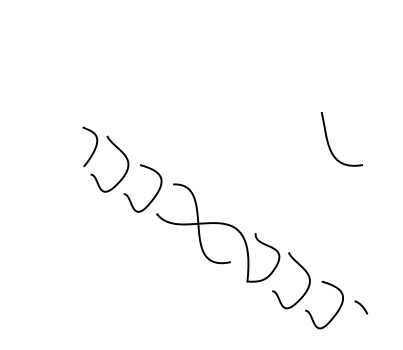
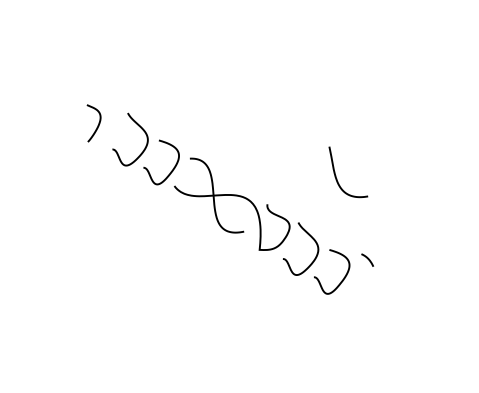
curve: (329, 142) -> (336, 175), moved
curve: (93, 149) -> (97, 125), moved
curve: (361, 306) -> (367, 259), moved

